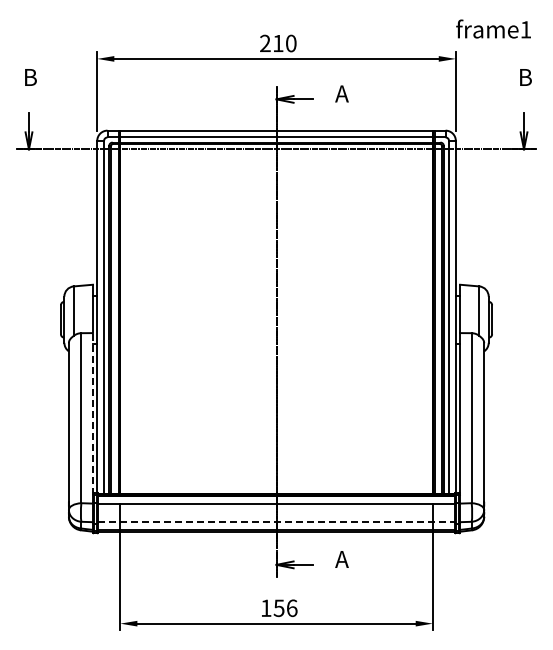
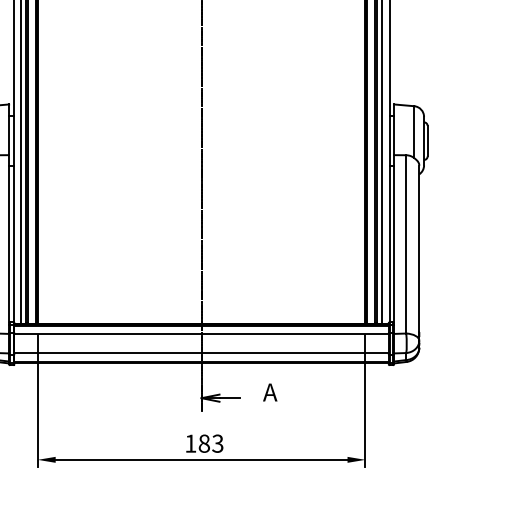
line: (92, 414) -> (8, 240), dashed -> solid
line: (277, 522) -> (202, 353), dashed -> solid
text: (285, 607) -> (210, 442), 156 -> 183

